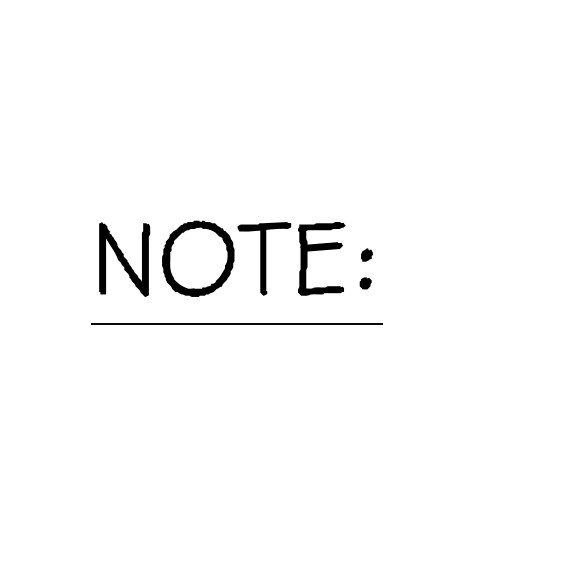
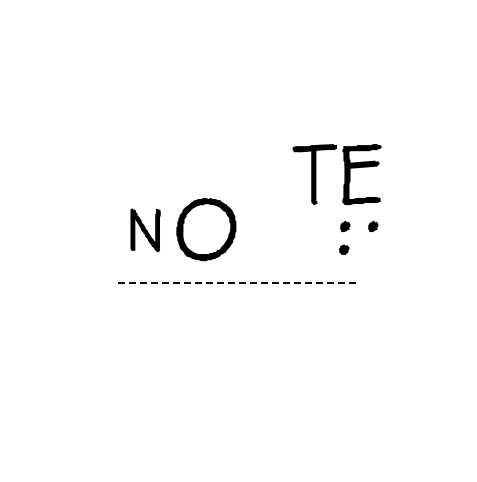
part: (401, 253) -> (373, 225), added
part: (300, 258) -> (344, 174), moved
part: (124, 259) -> (145, 230), size x0.7
line: (238, 324) -> (239, 283), solid -> dashed

